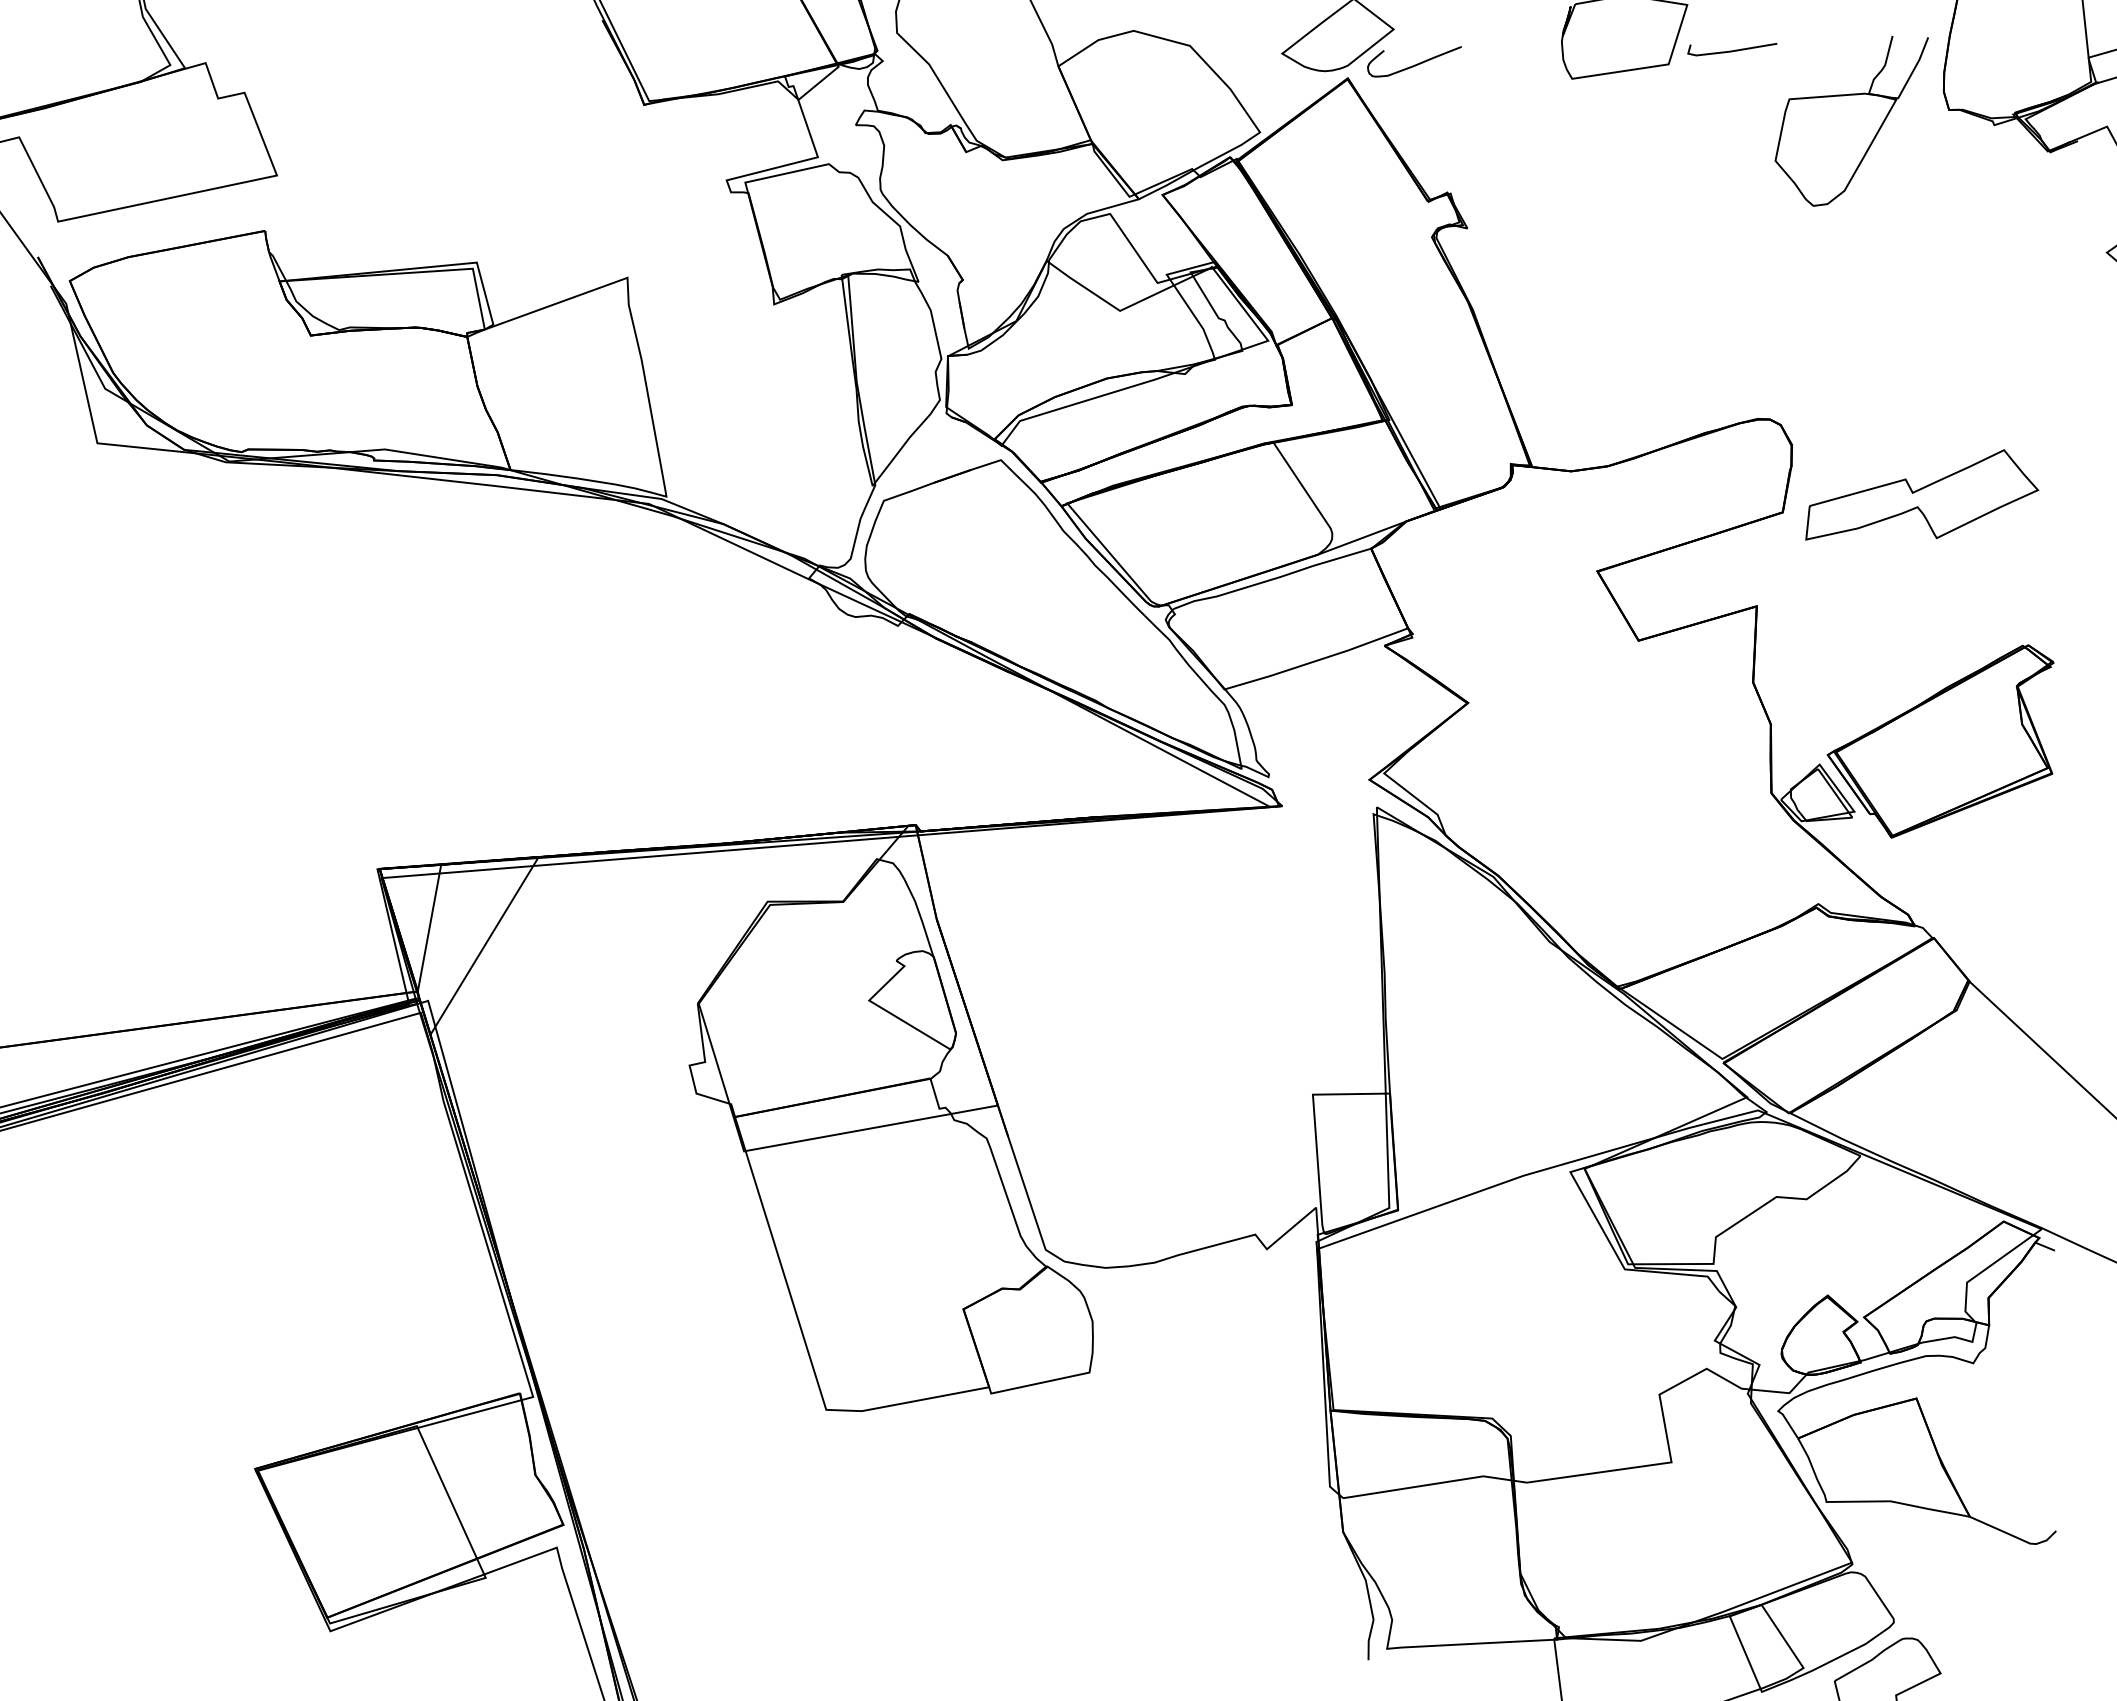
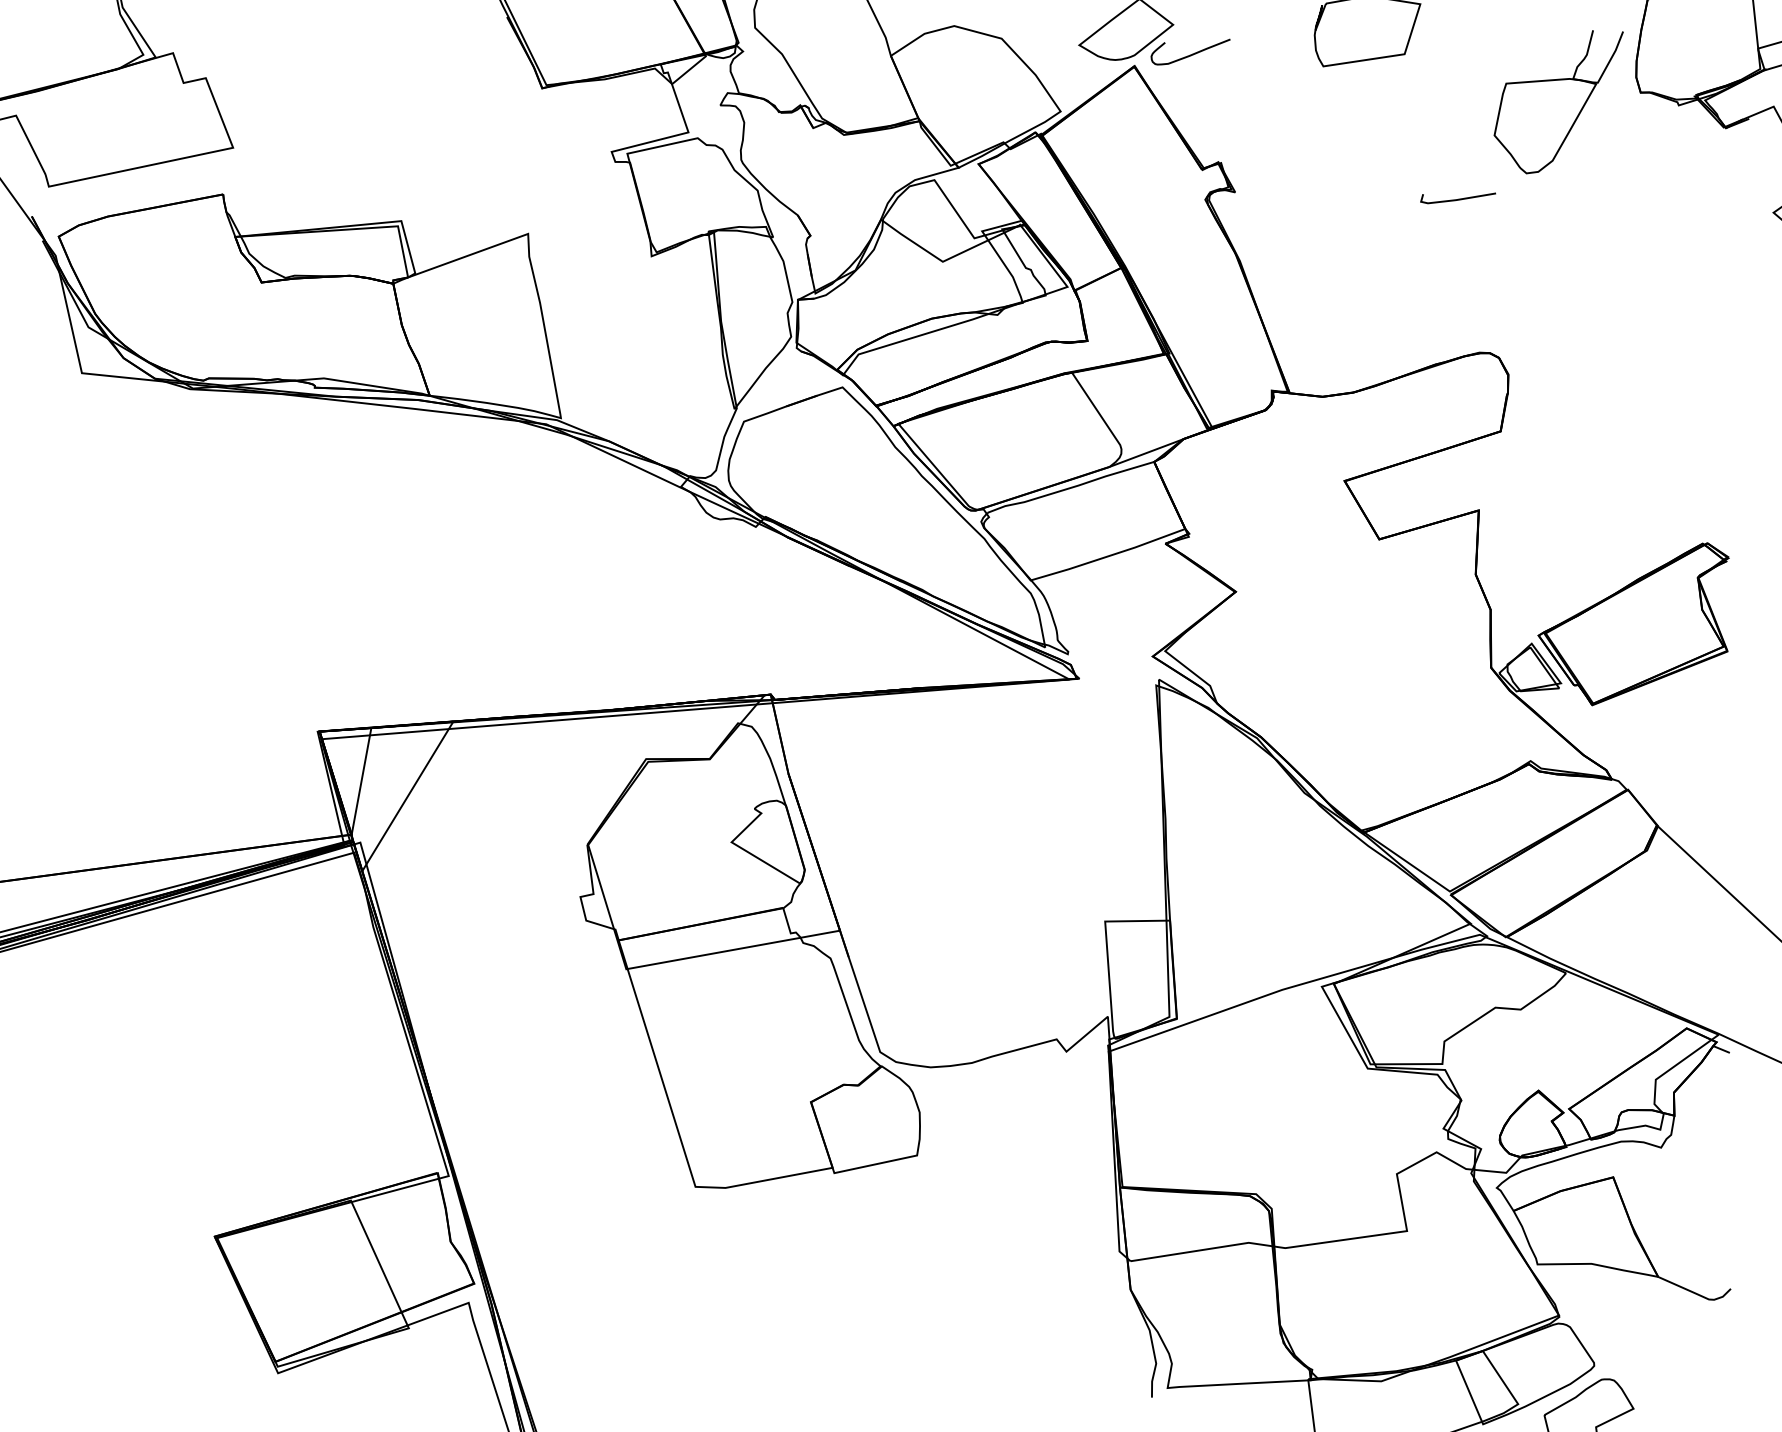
line: (1732, 50) -> (1458, 199), moved
part: (1922, 494) -> (1618, 416), removed

